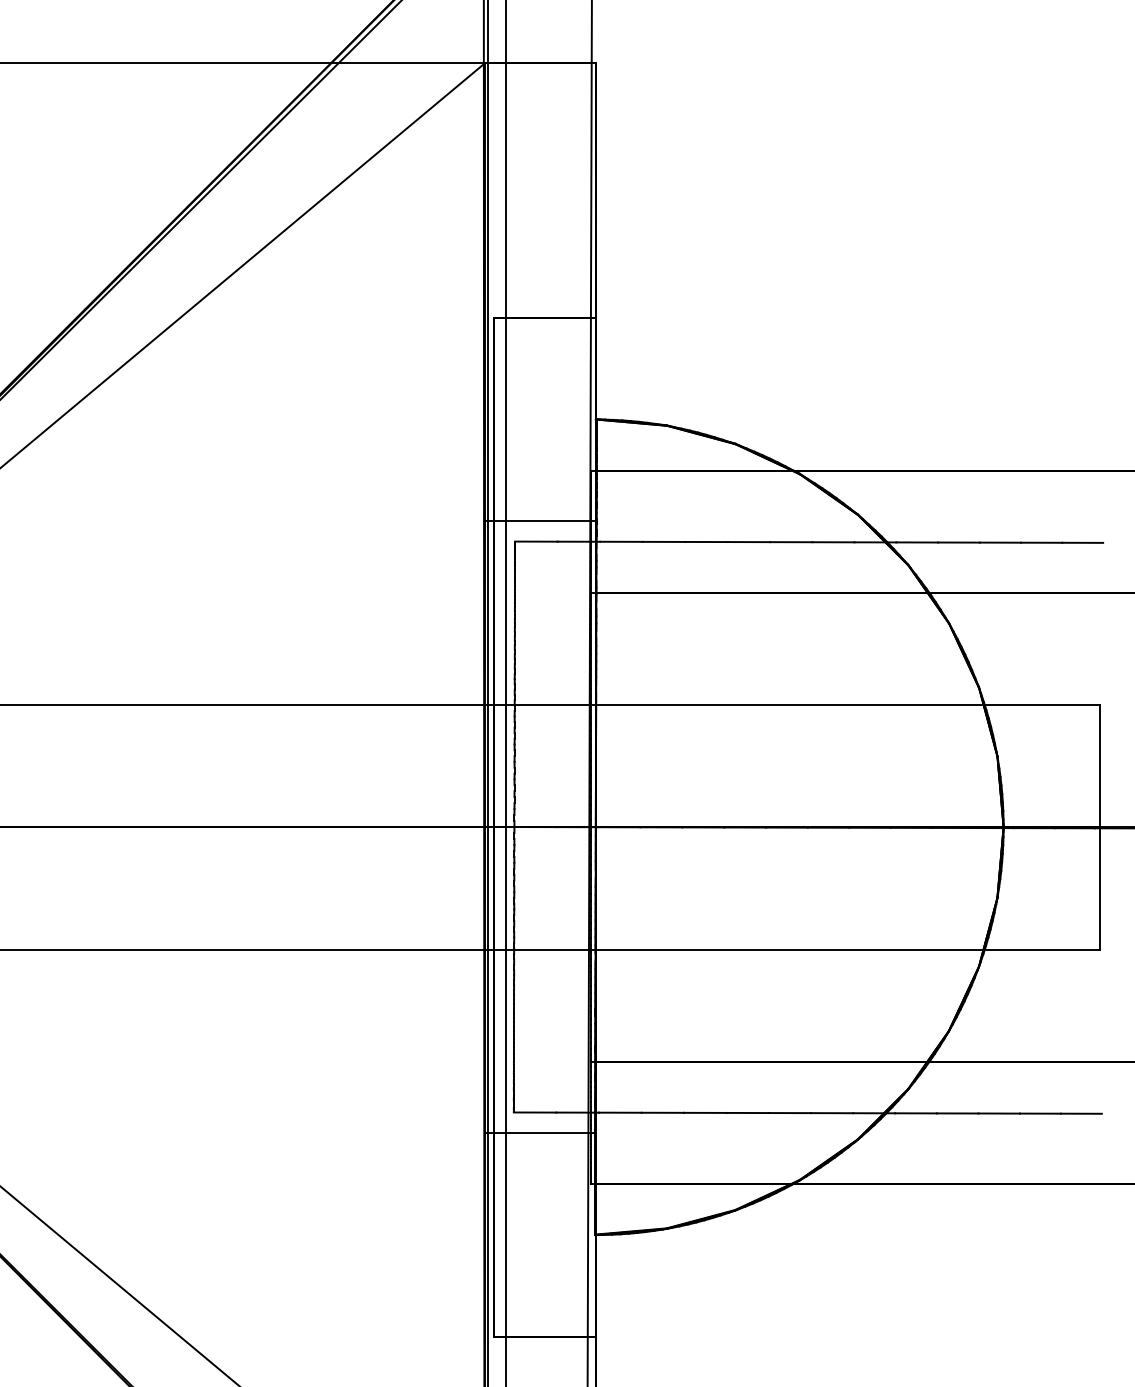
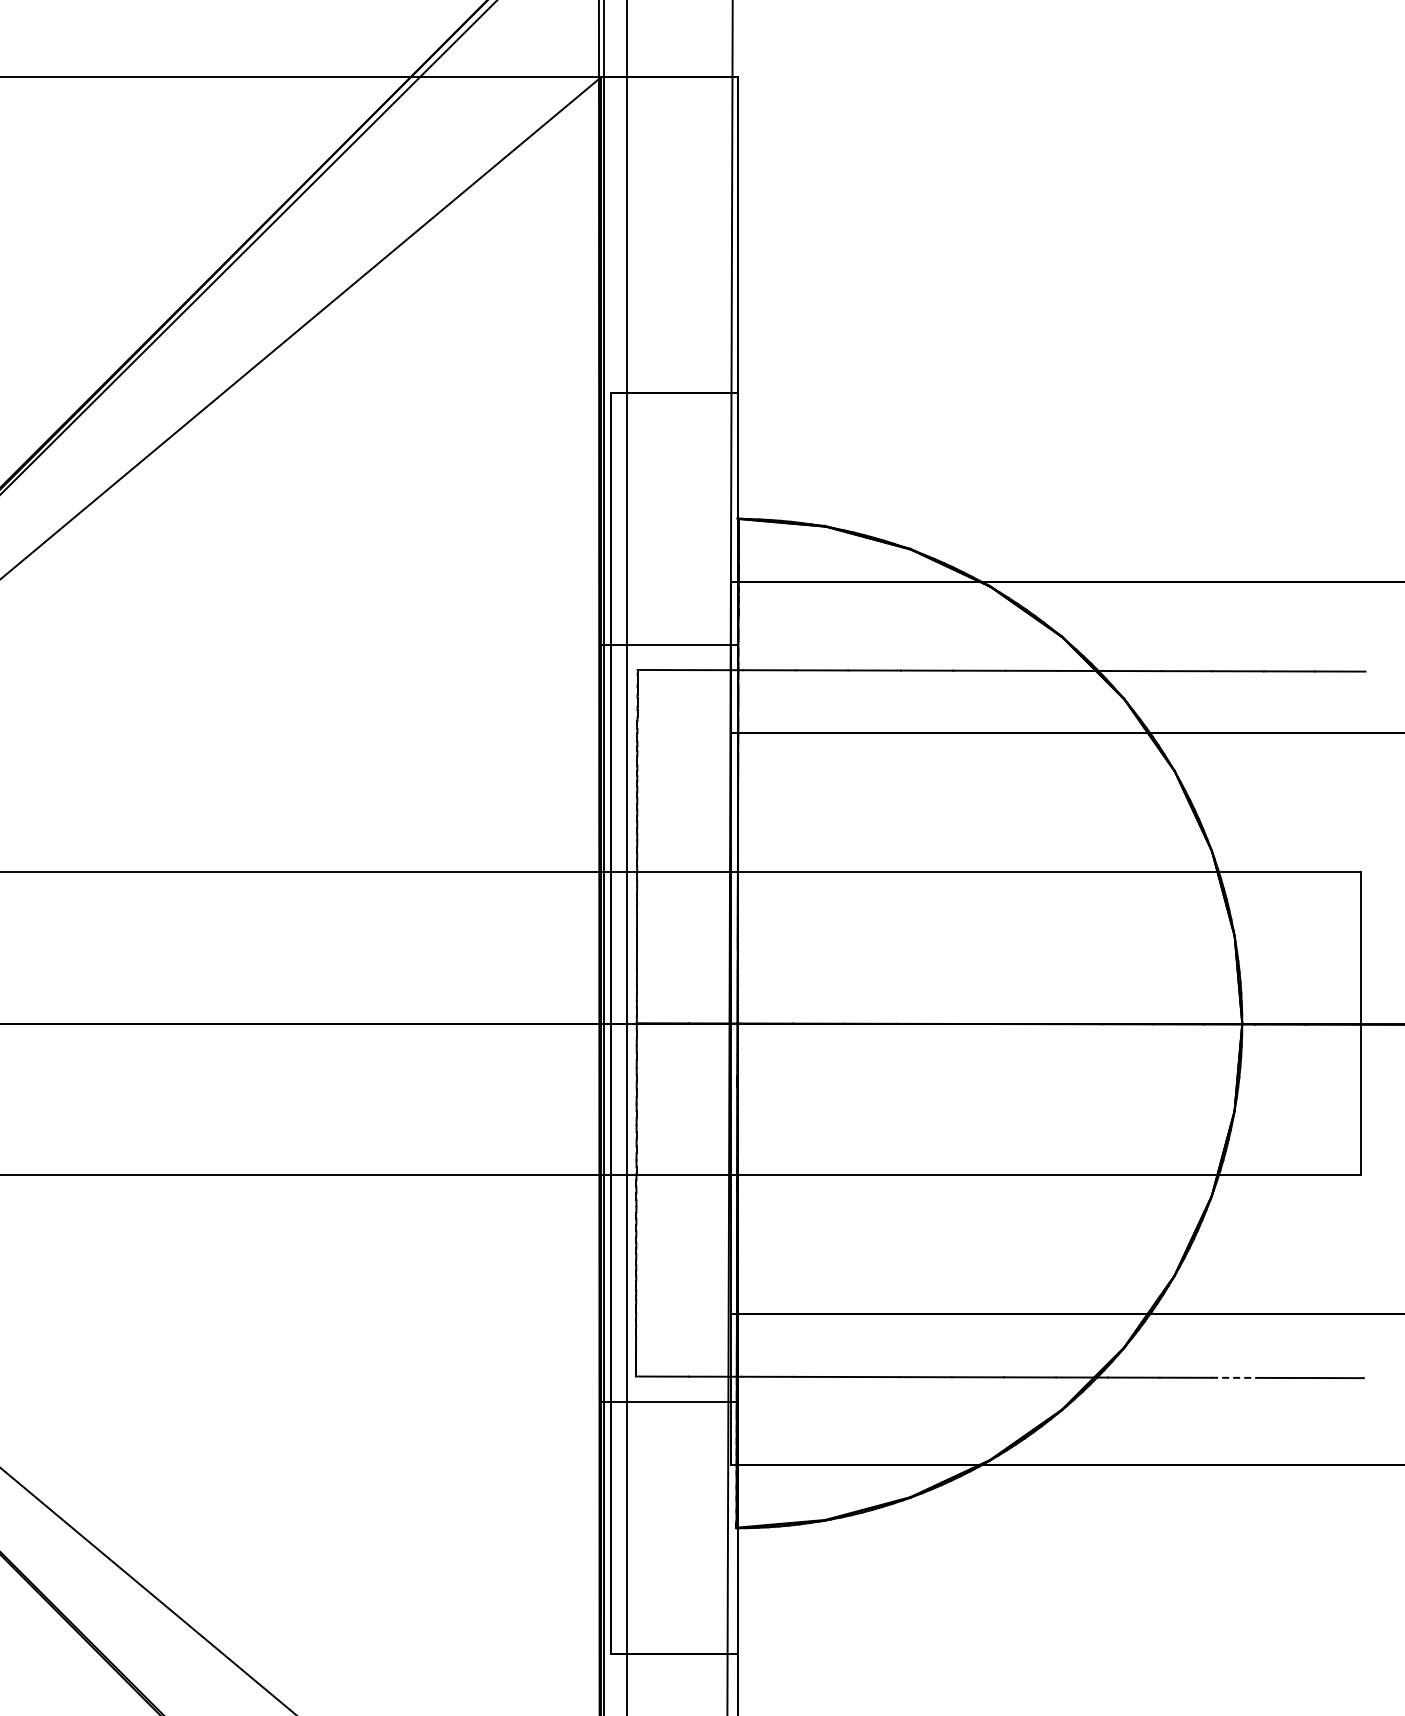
line: (998, 1113) -> (1236, 1377), solid -> dashed

